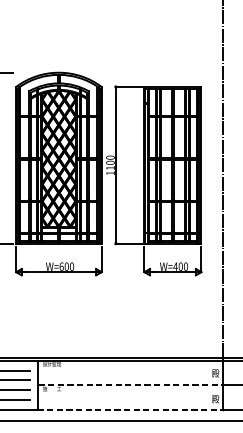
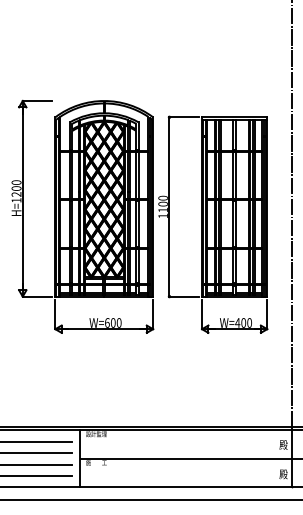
line: (130, 385) -> (186, 458), dashed -> solid
line: (129, 410) -> (185, 487), dashed -> solid

